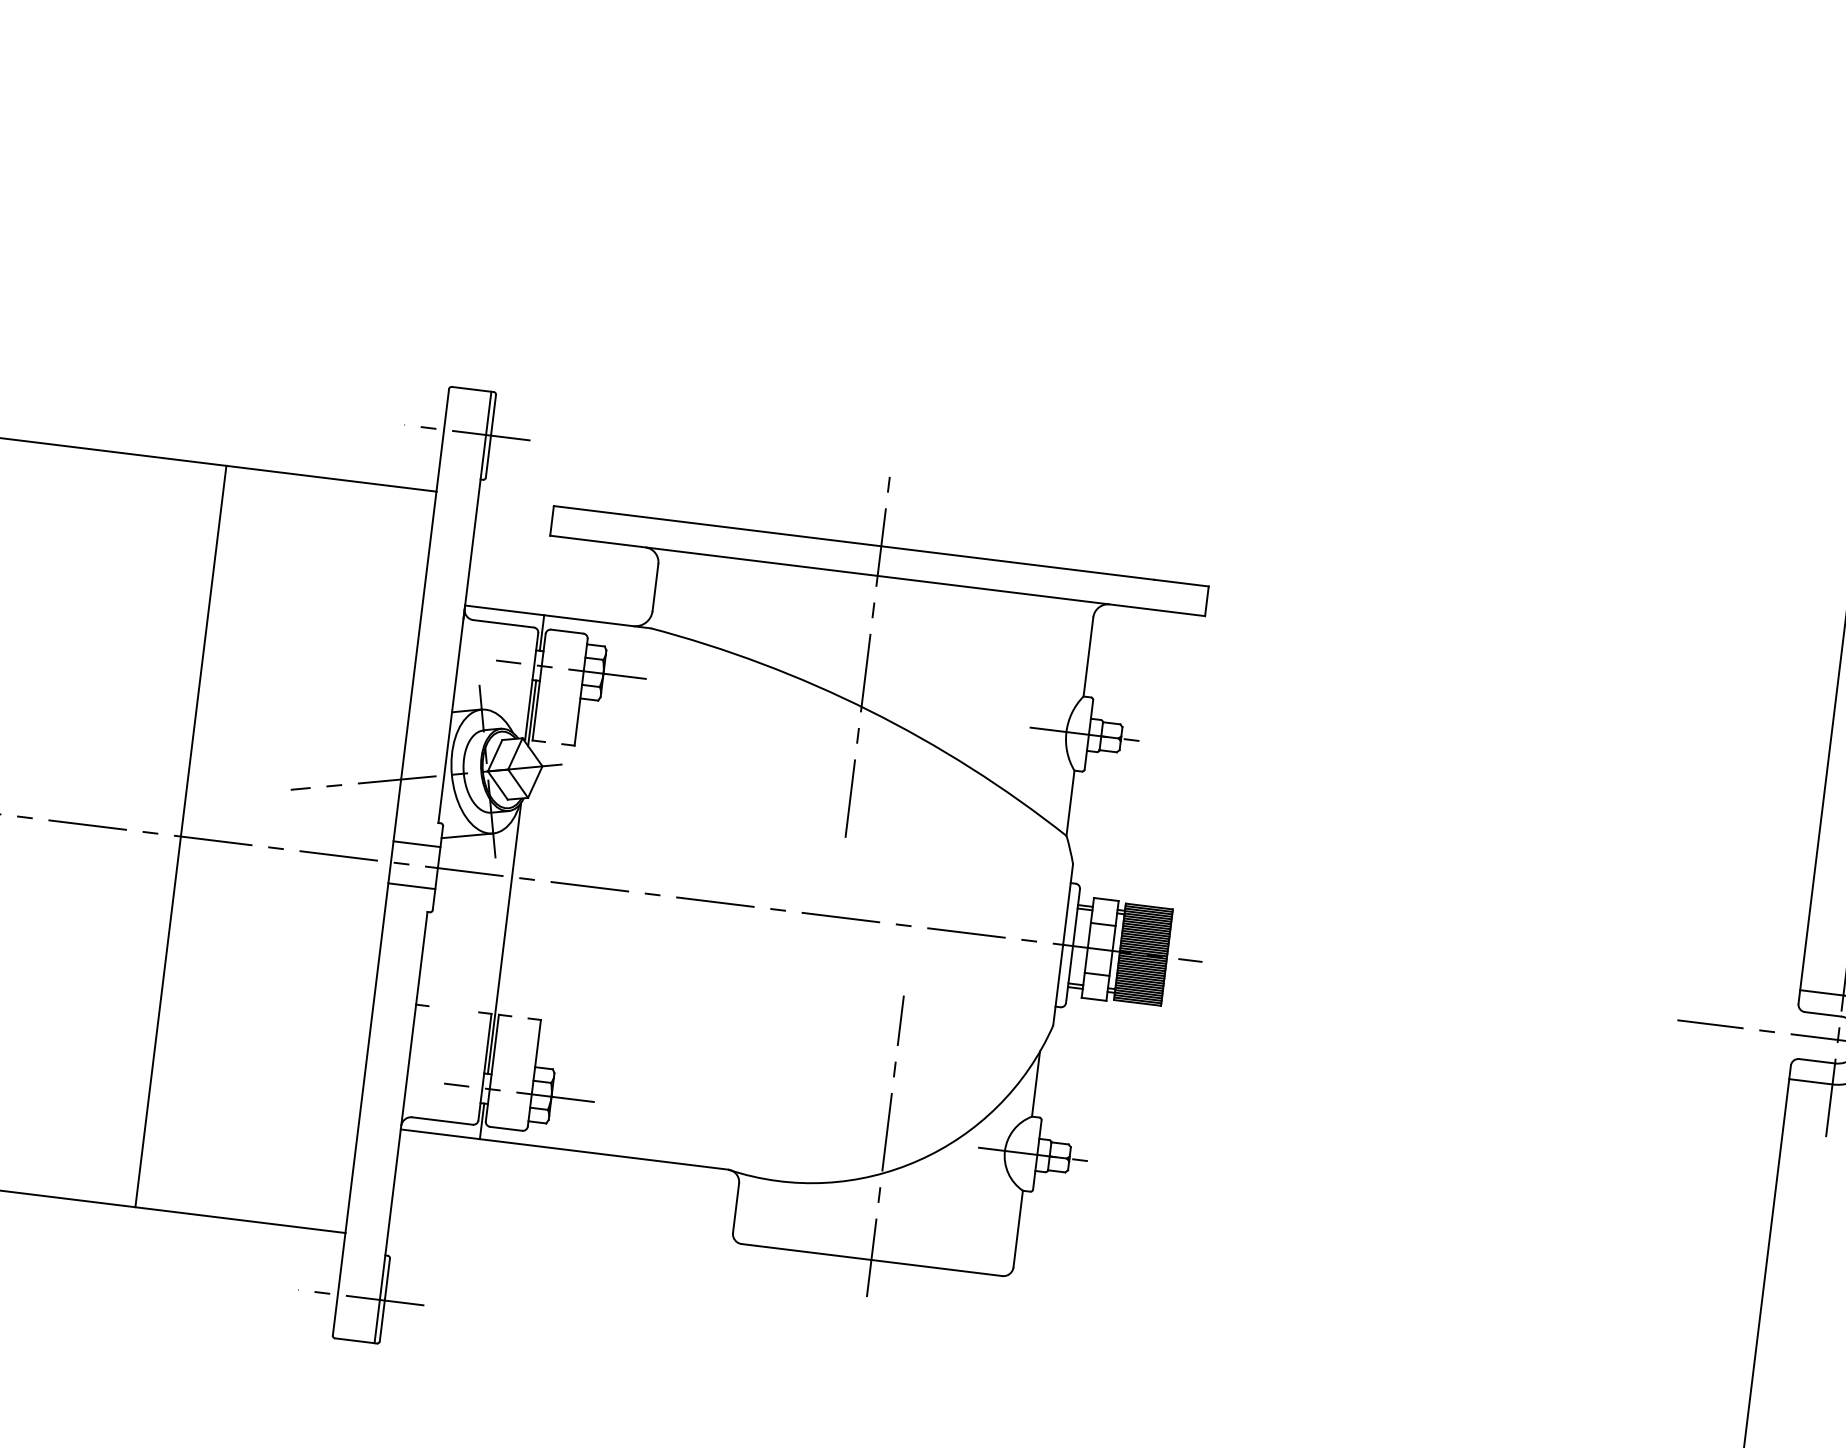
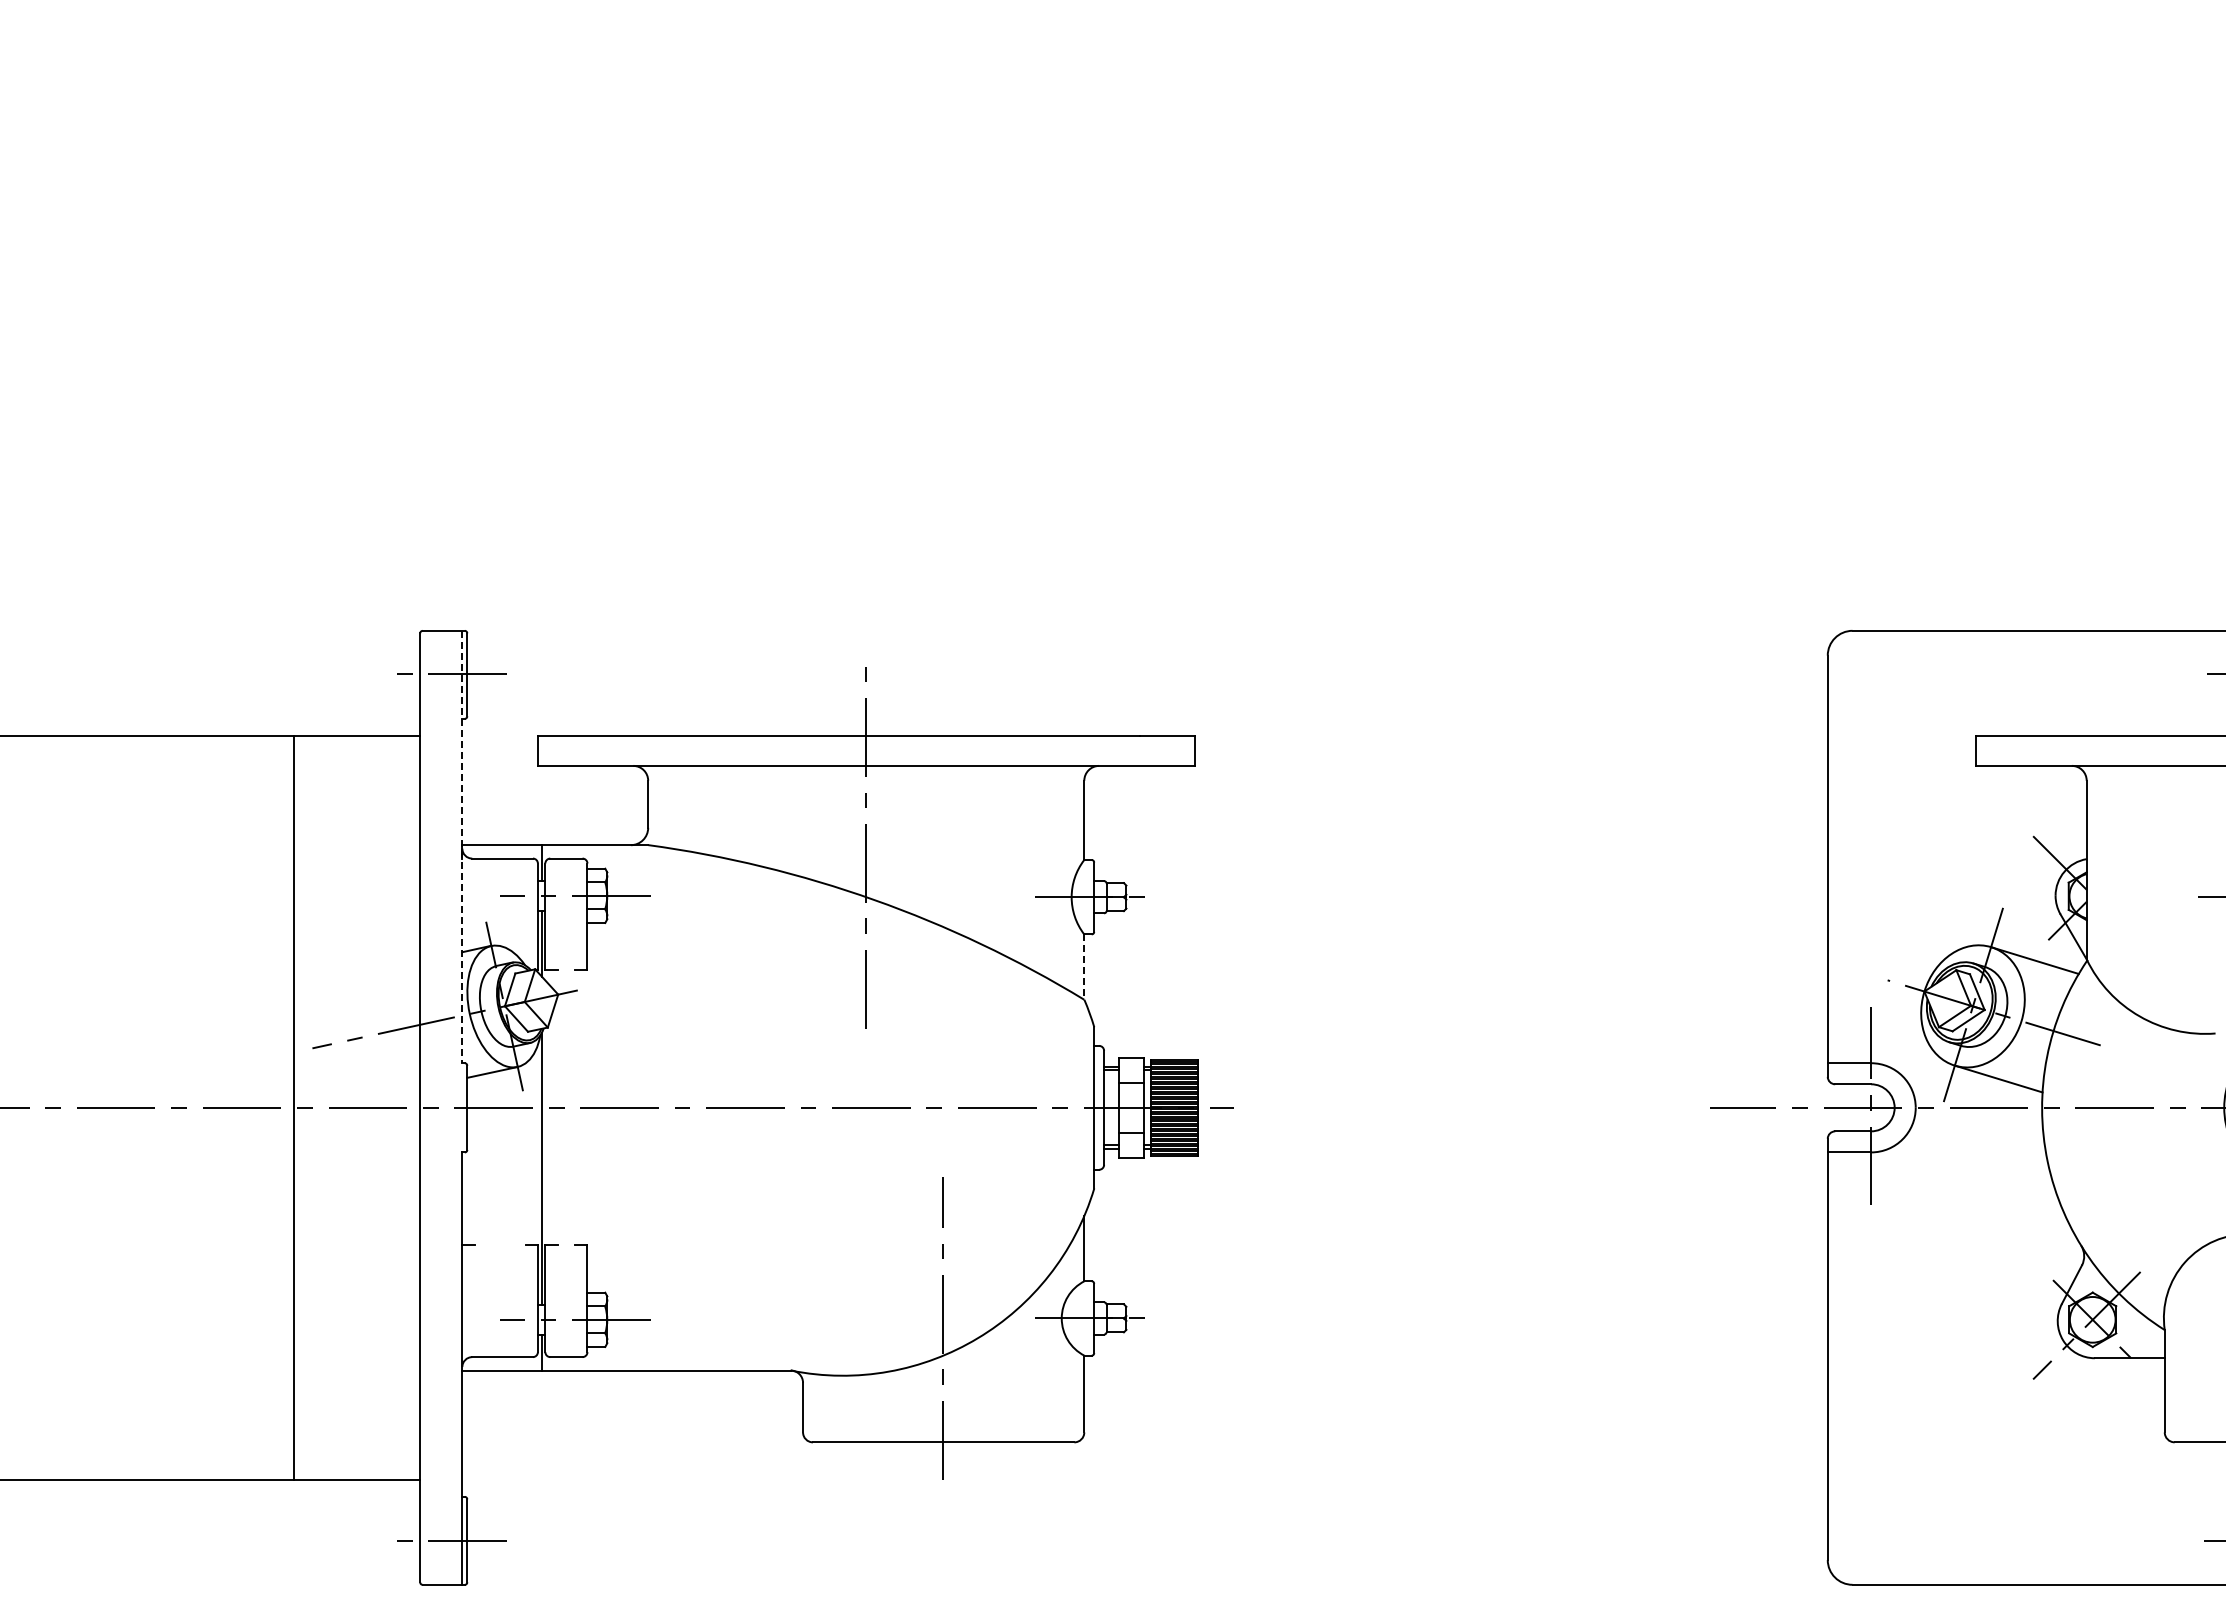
line: (465, 607) -> (462, 847), solid -> dashed
line: (1070, 803) -> (1084, 967), solid -> dashed
line: (180, 836) -> (293, 1107), moved
line: (416, 843) -> (443, 1086), removed
line: (411, 885) -> (443, 1128), removed

